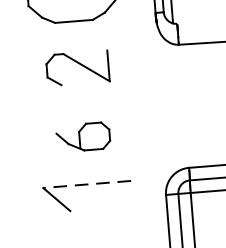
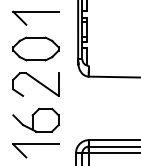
part: (76, 68) -> (35, 84), size x1.43
part: (82, 136) -> (35, 119), size x1.67
line: (88, 184) -> (36, 144), dashed -> solid

